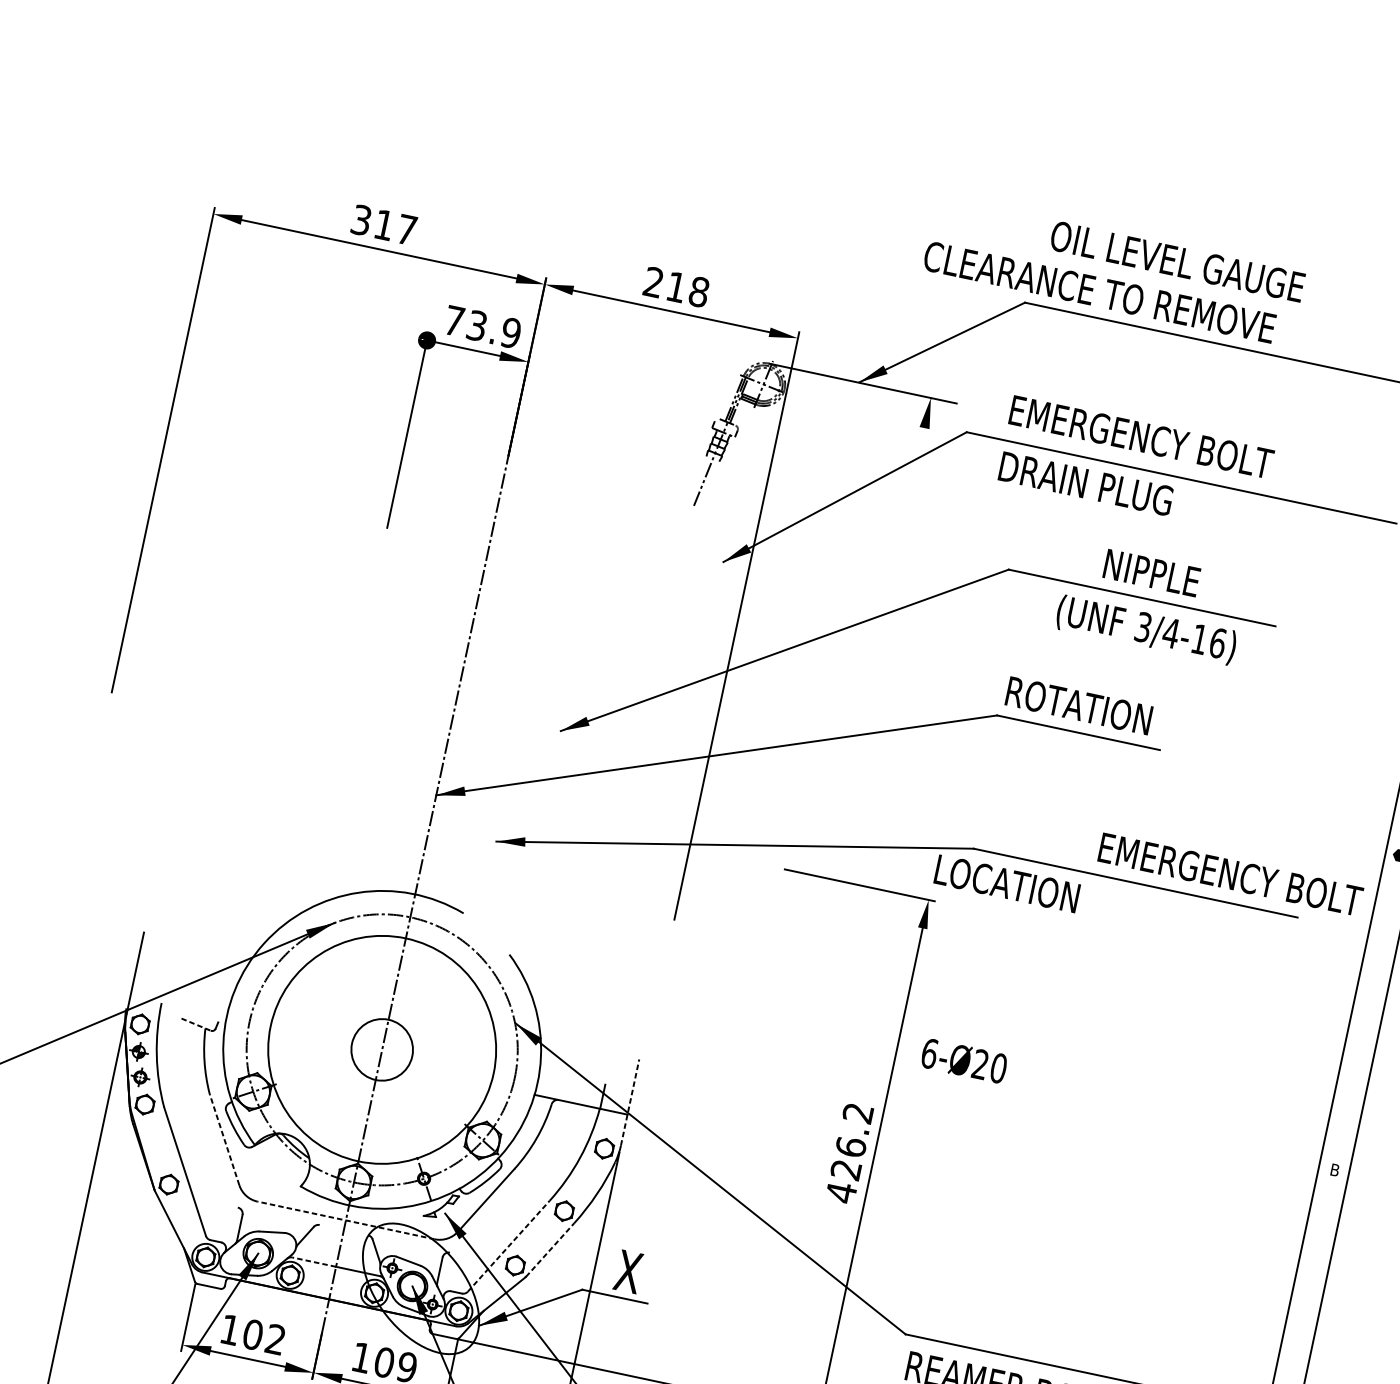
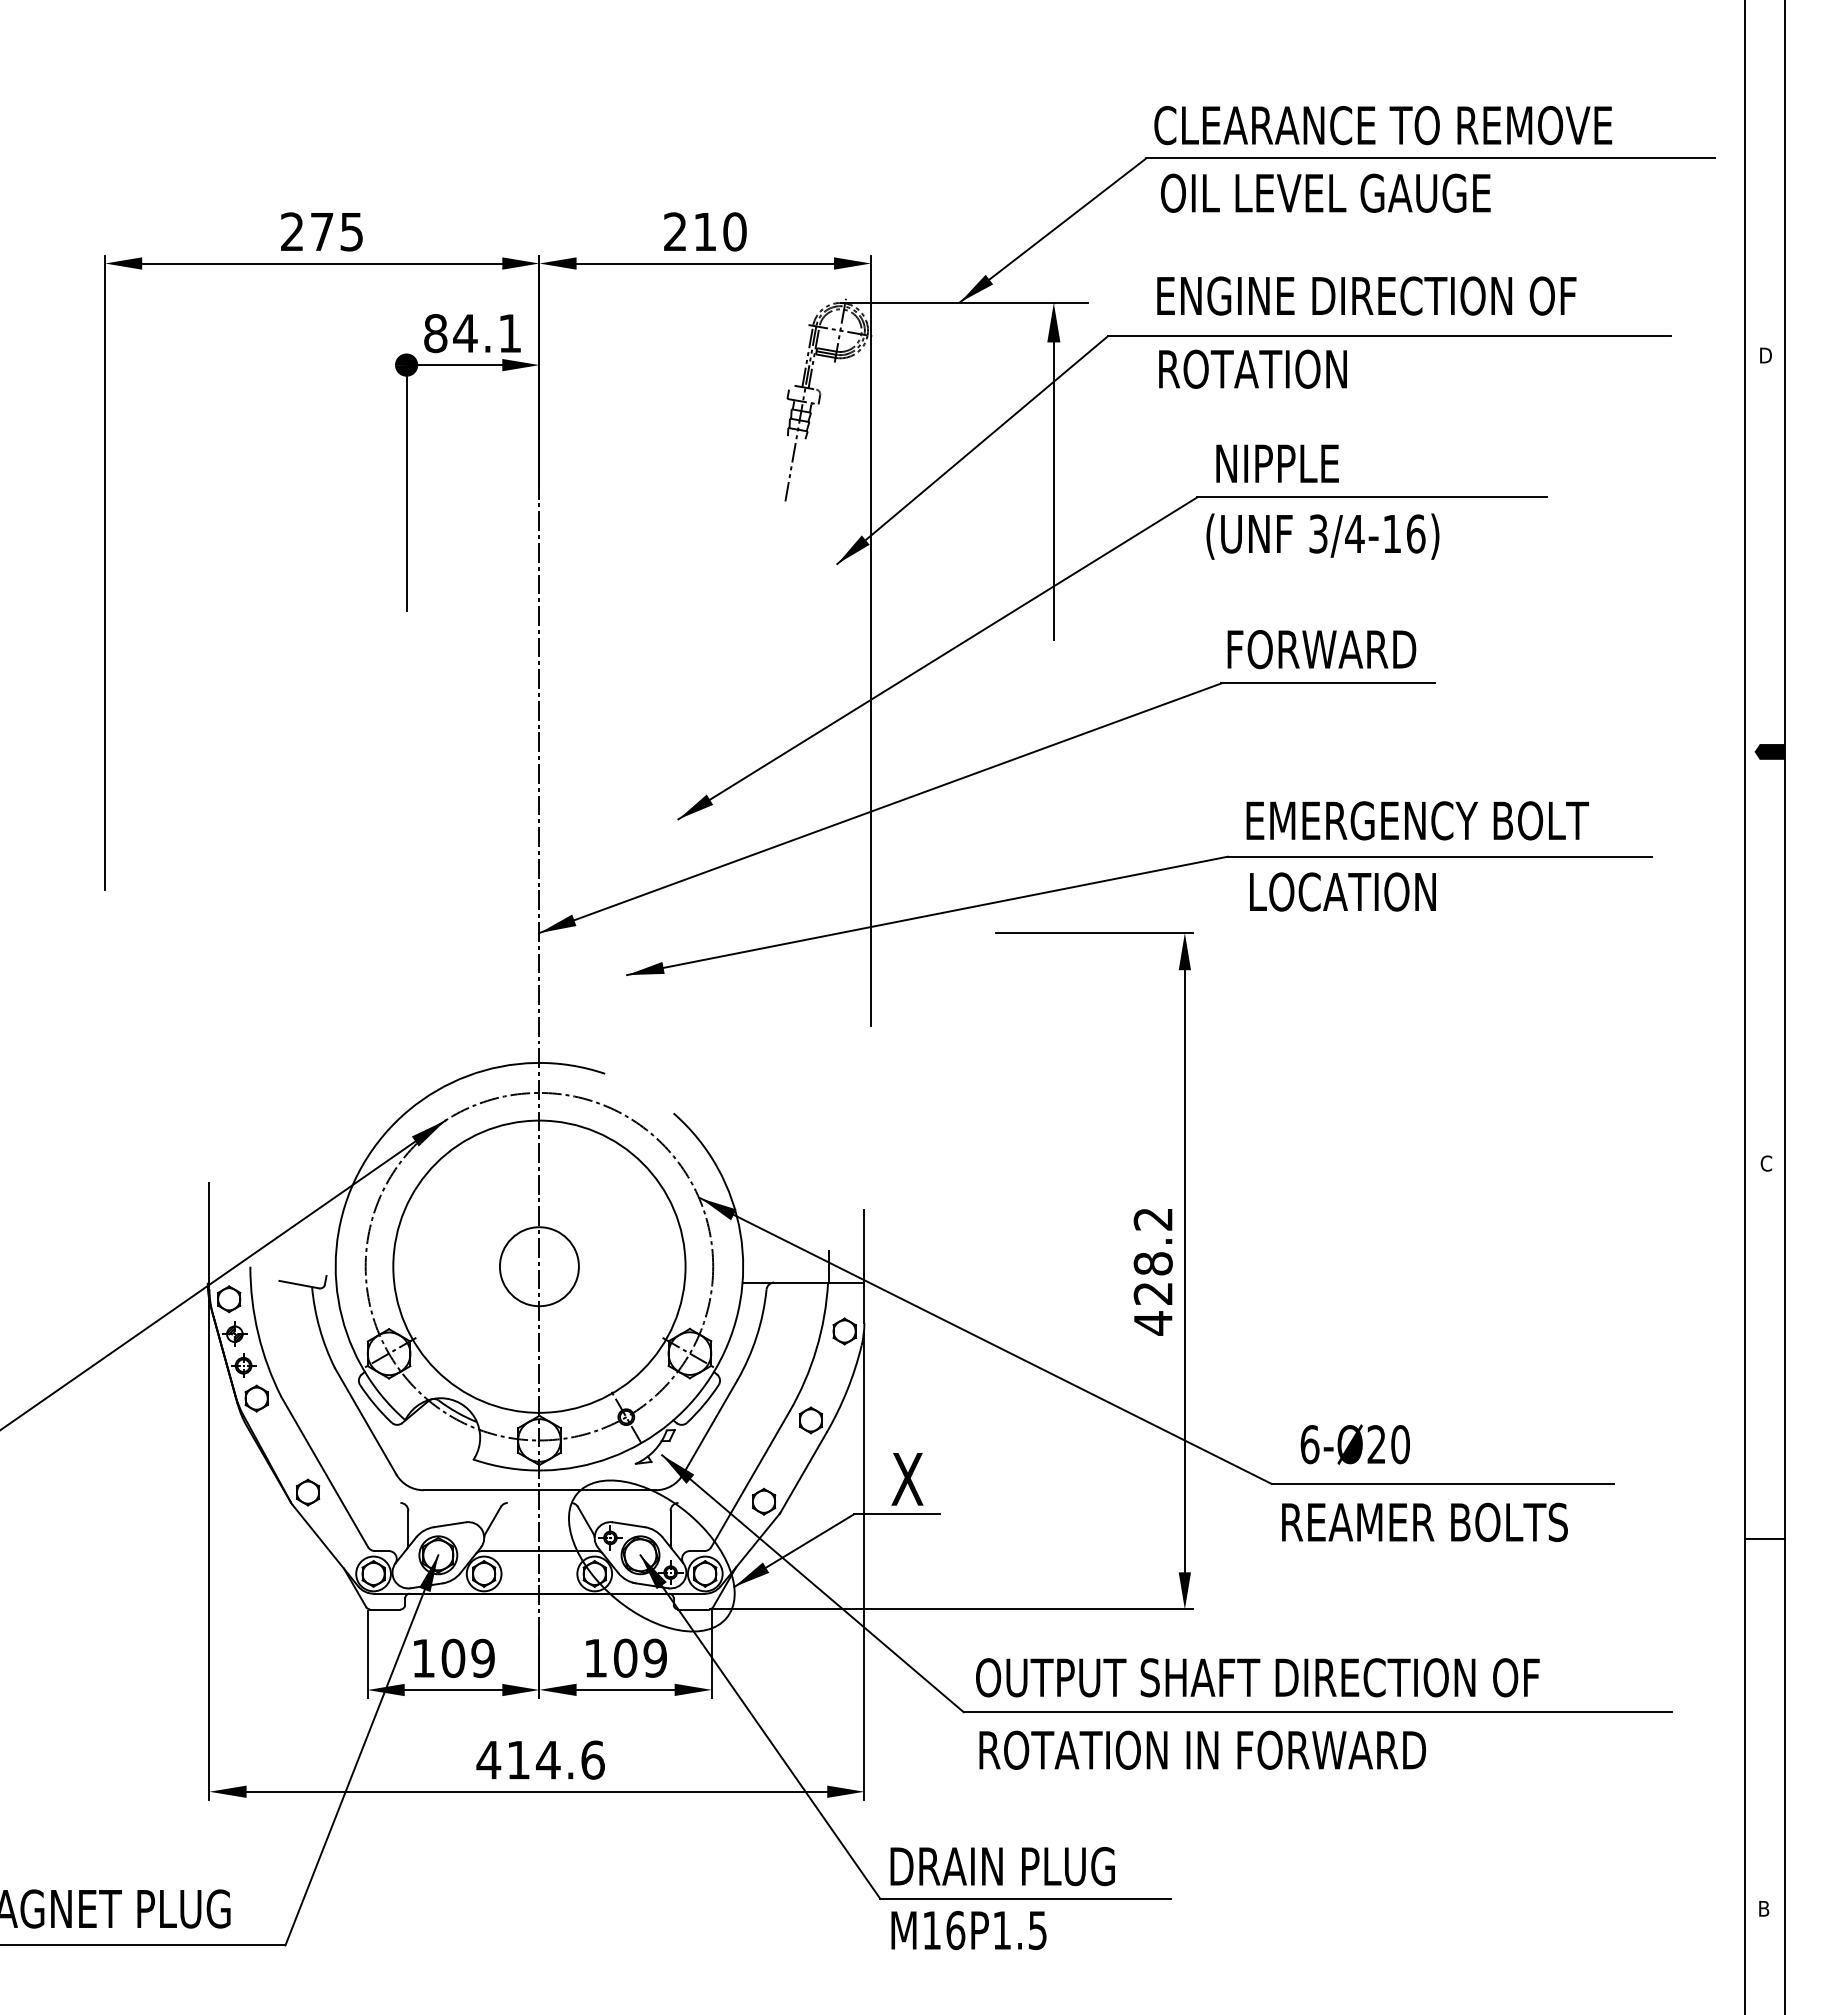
text: (383, 224) -> (321, 231), 317 -> 275
text: (1177, 261) -> (1325, 192), moved
text: (698, 291) -> (734, 231), 218 -> 210
text: (1099, 292) -> (1383, 125), moved
text: (482, 327) -> (472, 333), 73.9 -> 84.1
text: (1181, 445) -> (1380, 295), EMERGENCY BOLT -> ENGINE DIRECTION OF
text: (1087, 483) -> (1272, 368), DRAIN PLUG -> ROTATION
line: (900, 537) -> (1053, 486), added
text: (1151, 572) -> (1277, 463), moved
text: (1146, 629) -> (1322, 536), moved
text: (1080, 706) -> (1323, 649), ROTATION -> FORWARD
text: (1230, 874) -> (1417, 820), moved
text: (1006, 883) -> (1342, 891), moved
line: (196, 1024) -> (299, 1284), dashed -> solid
text: (963, 1060) -> (1354, 1444), moved
line: (630, 1102) -> (864, 1266), dashed -> solid
line: (224, 1139) -> (365, 1420), dashed -> solid
text: (850, 1146) -> (1152, 1263), 426.2 -> 428.2
text: (1335, 1170) -> (1766, 1163), B -> C
line: (345, 1220) -> (539, 1490), dashed -> solid
line: (508, 1245) -> (750, 1478), dashed -> solid
line: (550, 1249) -> (803, 1472), dashed -> solid
line: (313, 1262) -> (510, 1551), dashed -> solid
text: (275, 1339) -> (482, 1658), 102 -> 109

